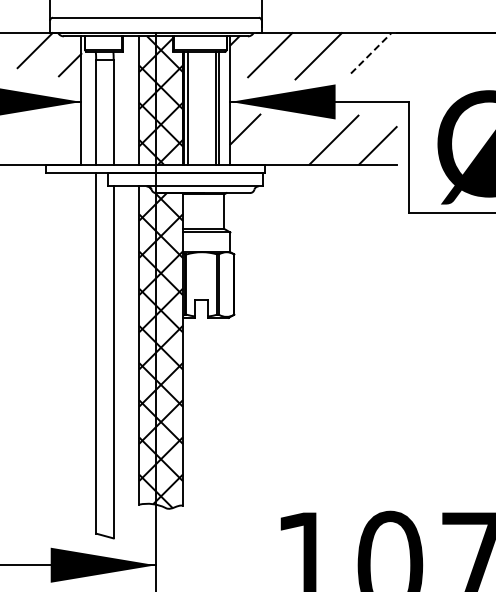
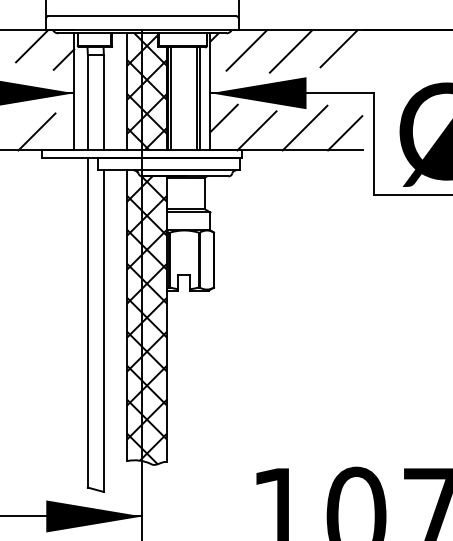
line: (371, 53) -> (339, 48), dashed -> solid
line: (280, 142) -> (256, 130), added
line: (40, 144) -> (36, 132), added

